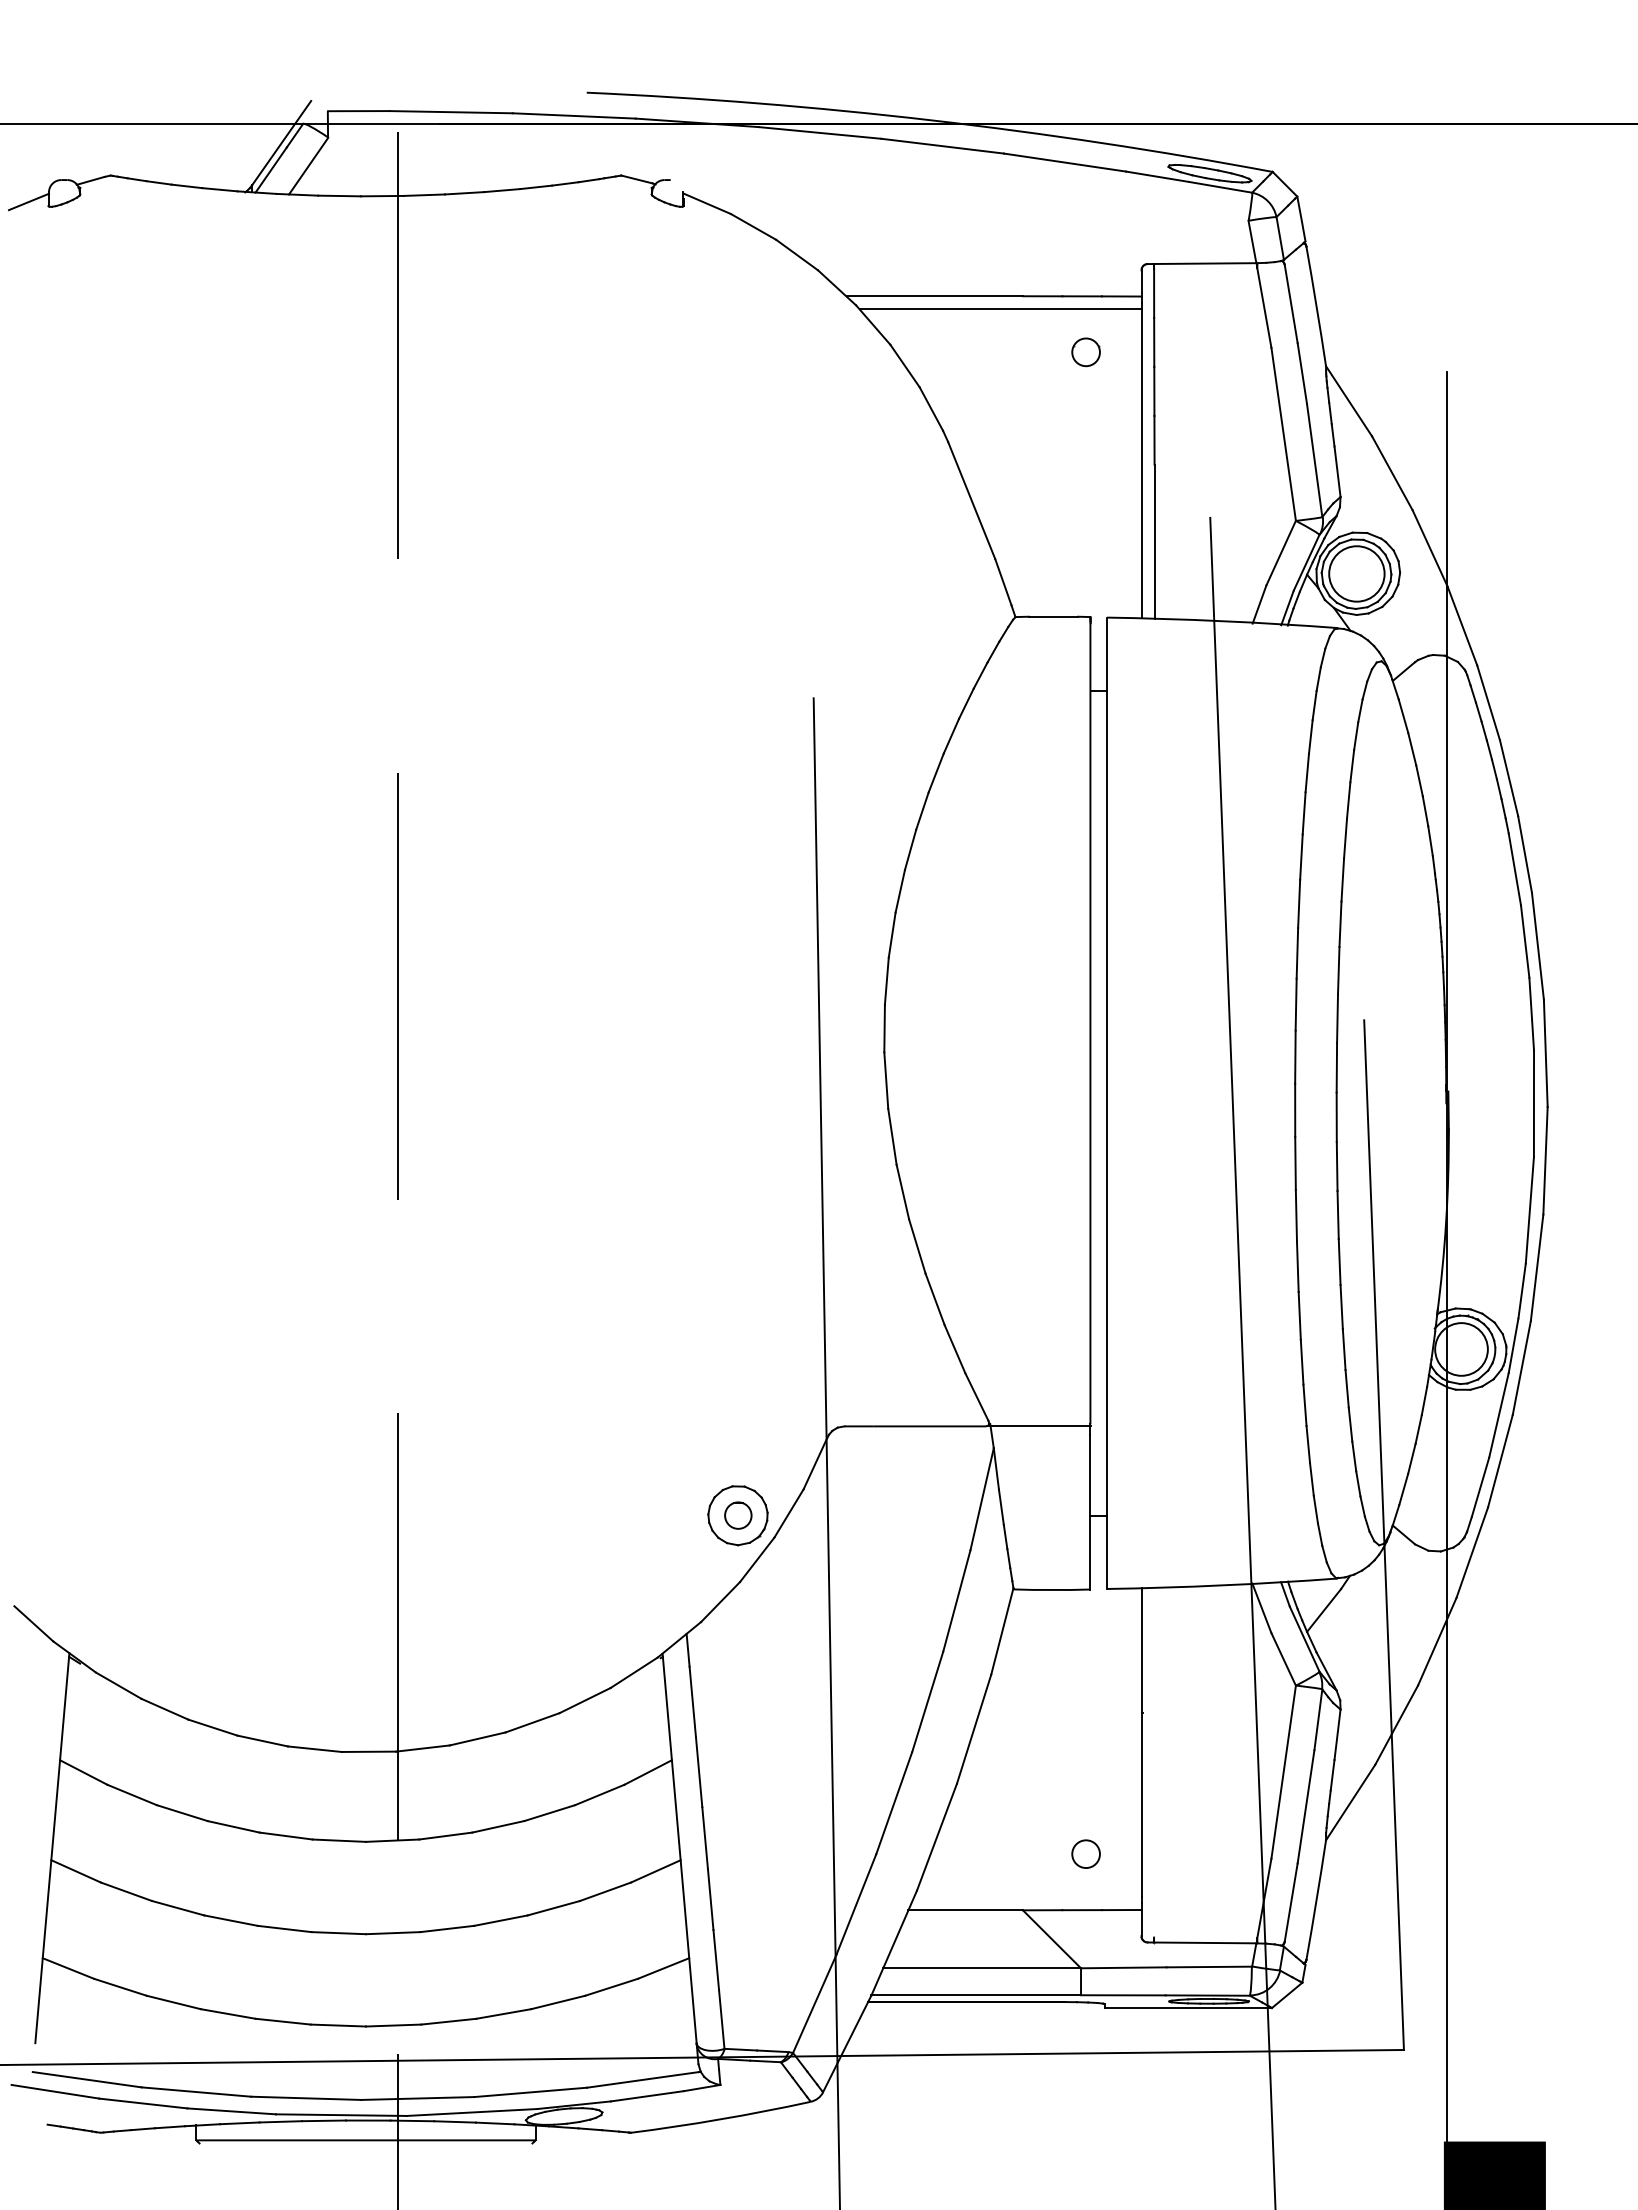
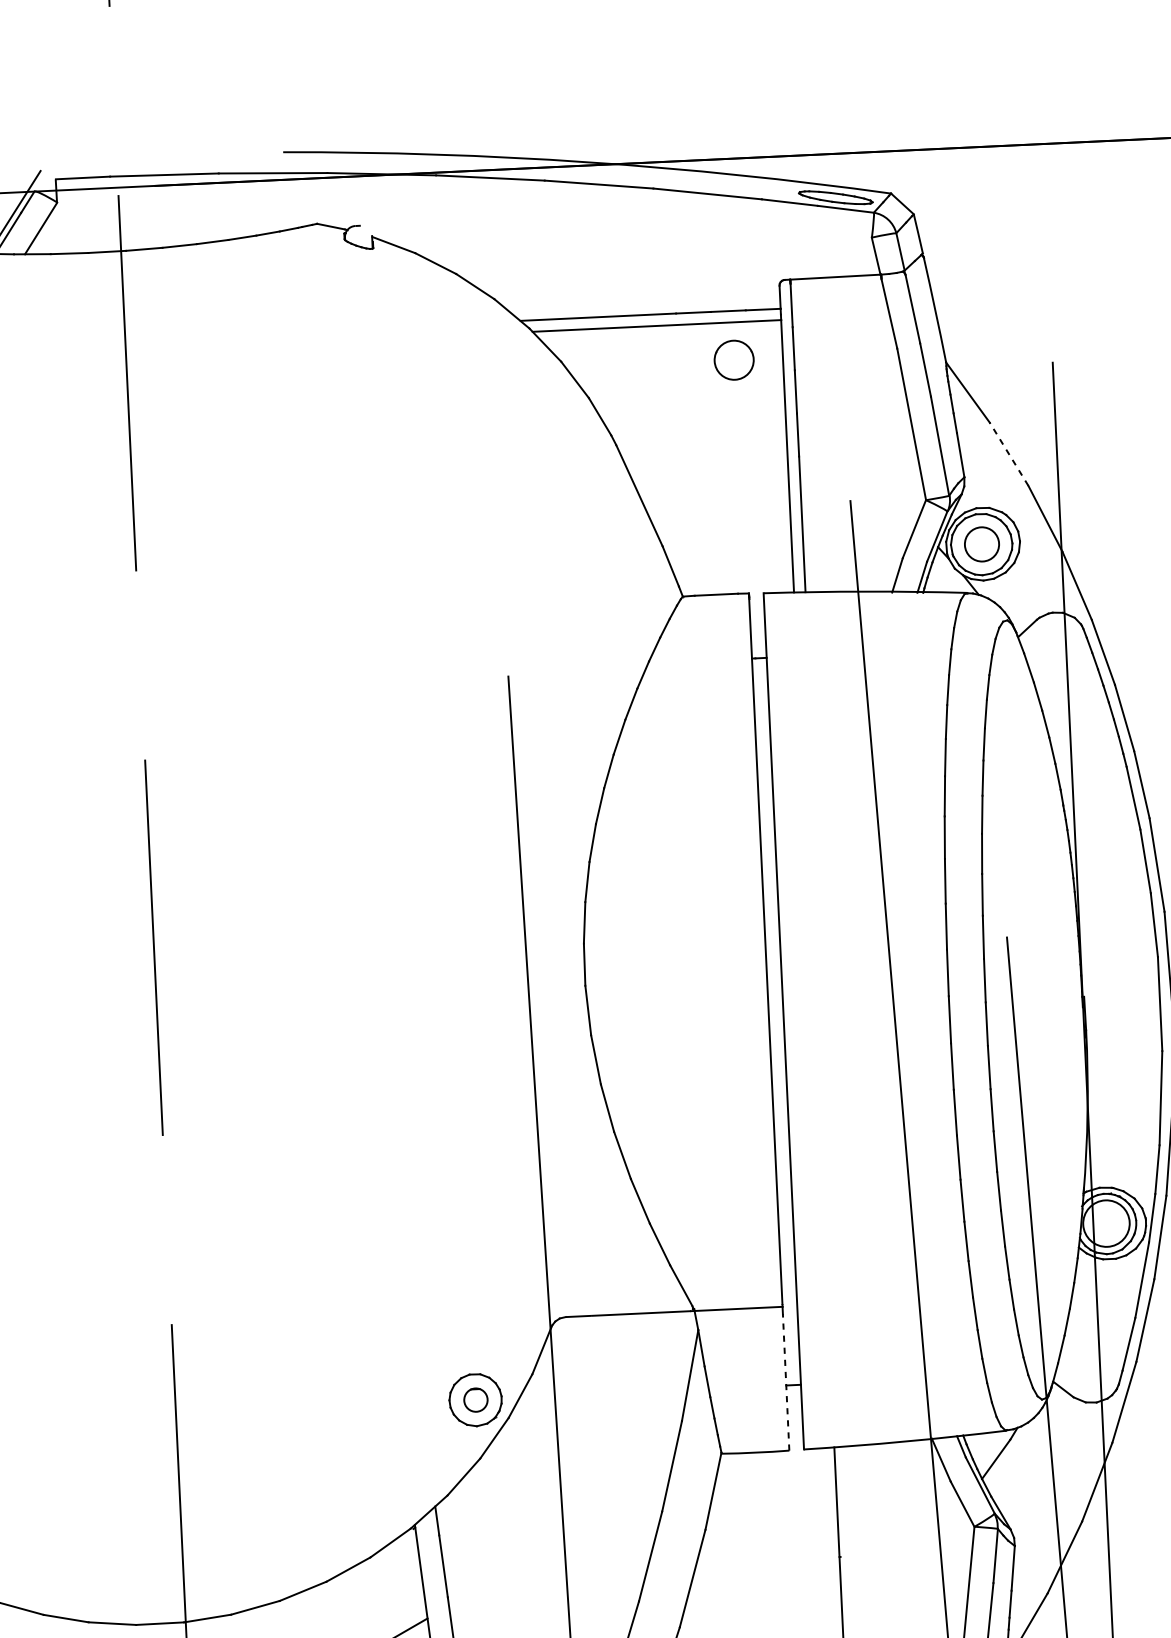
part: (1085, 352) -> (733, 360), size x1.6
line: (1392, 472) -> (1009, 453), solid -> dashed
circle: (1356, 573) -> (981, 544), size x0.7
line: (1090, 1511) -> (786, 1381), solid -> dashed

